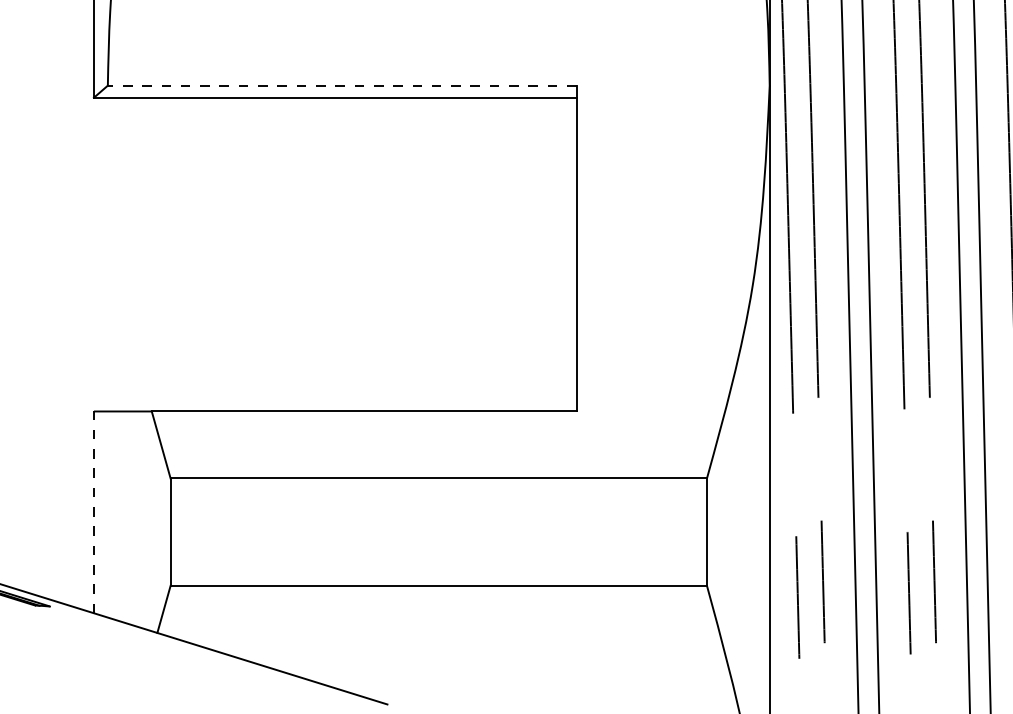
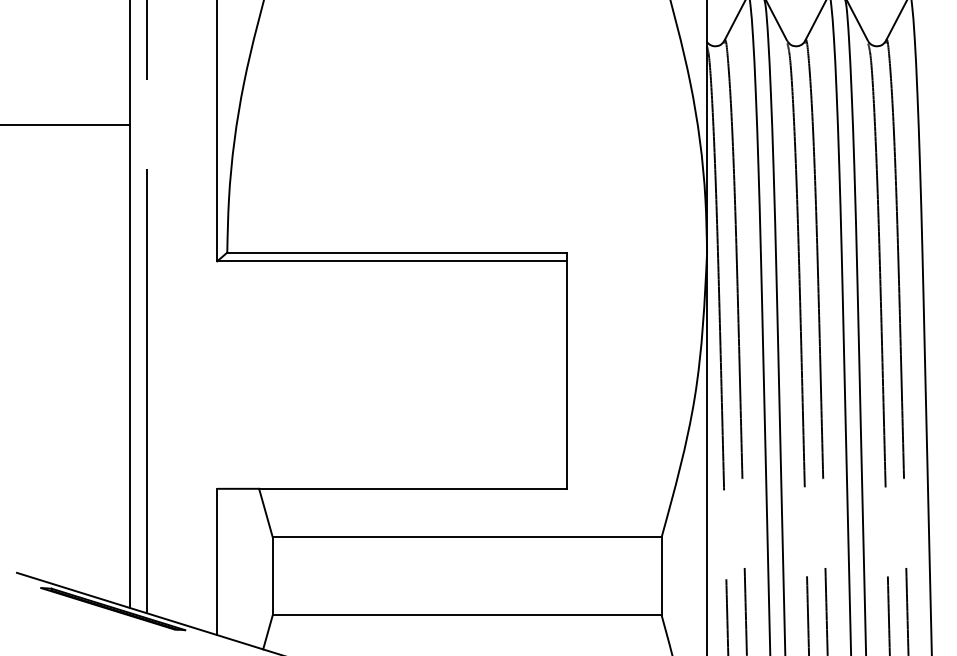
line: (342, 85) -> (397, 252), dashed -> solid
line: (94, 511) -> (217, 561), dashed -> solid

